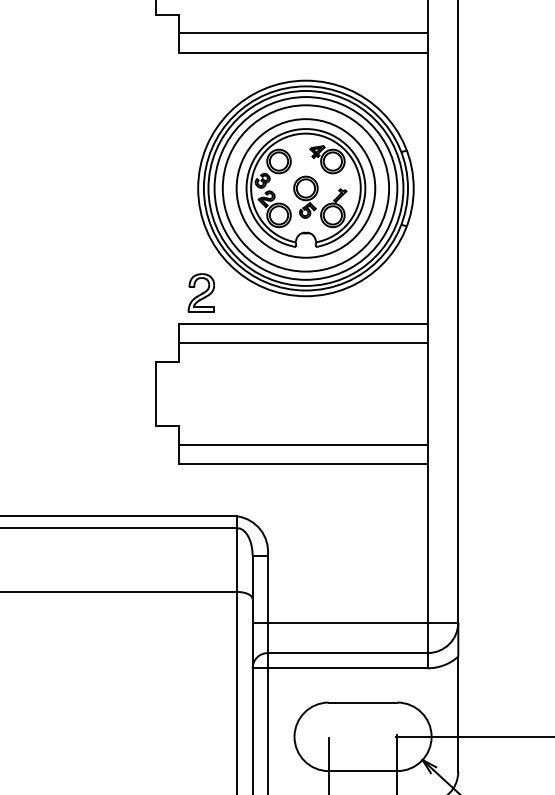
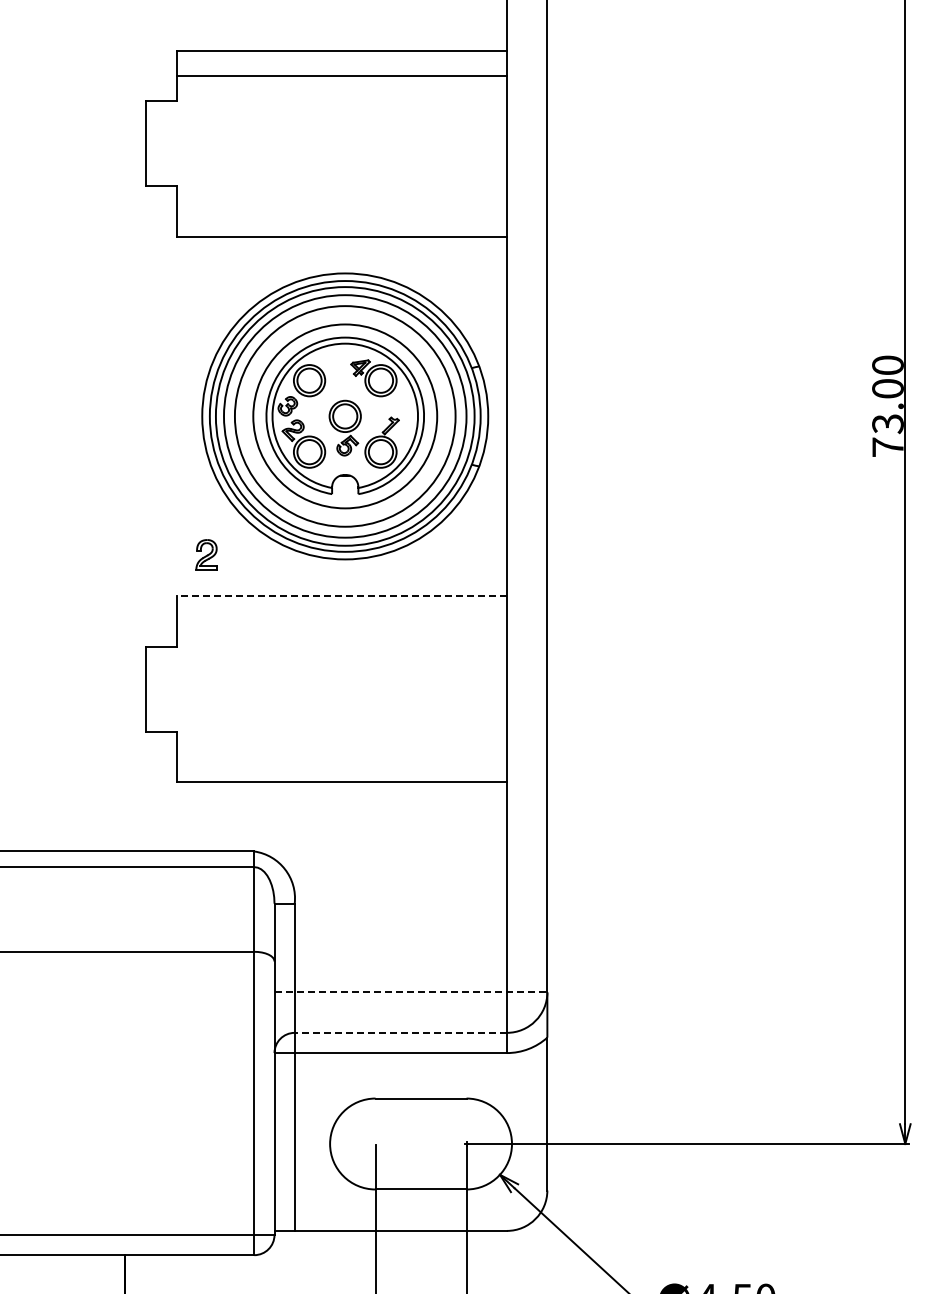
line: (303, 33) -> (341, 210), removed
part: (201, 292) -> (206, 554), size x0.6
line: (303, 324) -> (341, 596), solid -> dashed
line: (303, 343) -> (341, 622), removed
line: (303, 444) -> (341, 756), removed
line: (355, 622) -> (411, 992), solid -> dashed
line: (347, 652) -> (400, 1032), solid -> dashed

